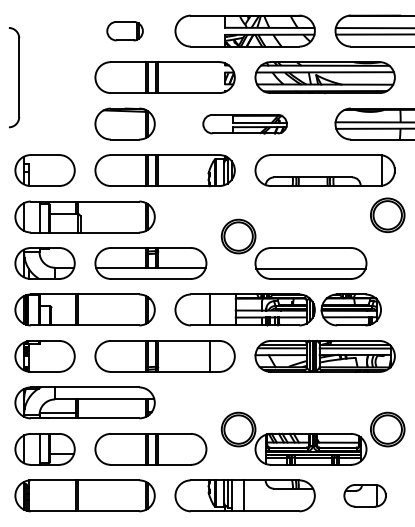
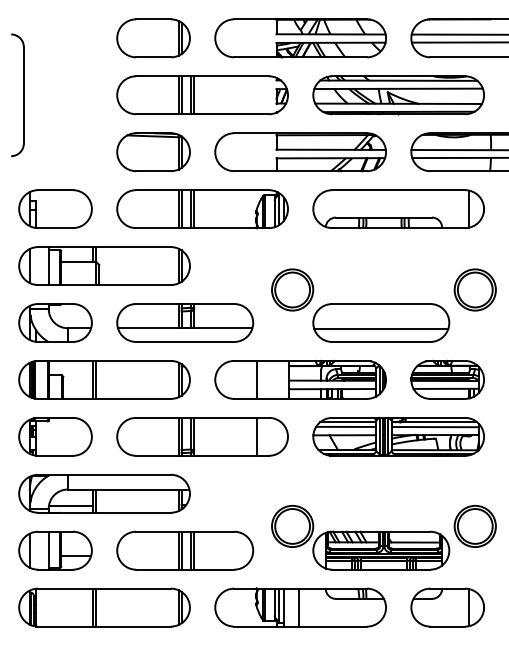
part: (125, 31) -> (153, 38), size x1.67
part: (245, 124) -> (300, 152), size x1.67
part: (387, 214) -> (474, 289), moved
part: (351, 309) -> (447, 379), moved
part: (365, 495) -> (447, 607), size x1.43

